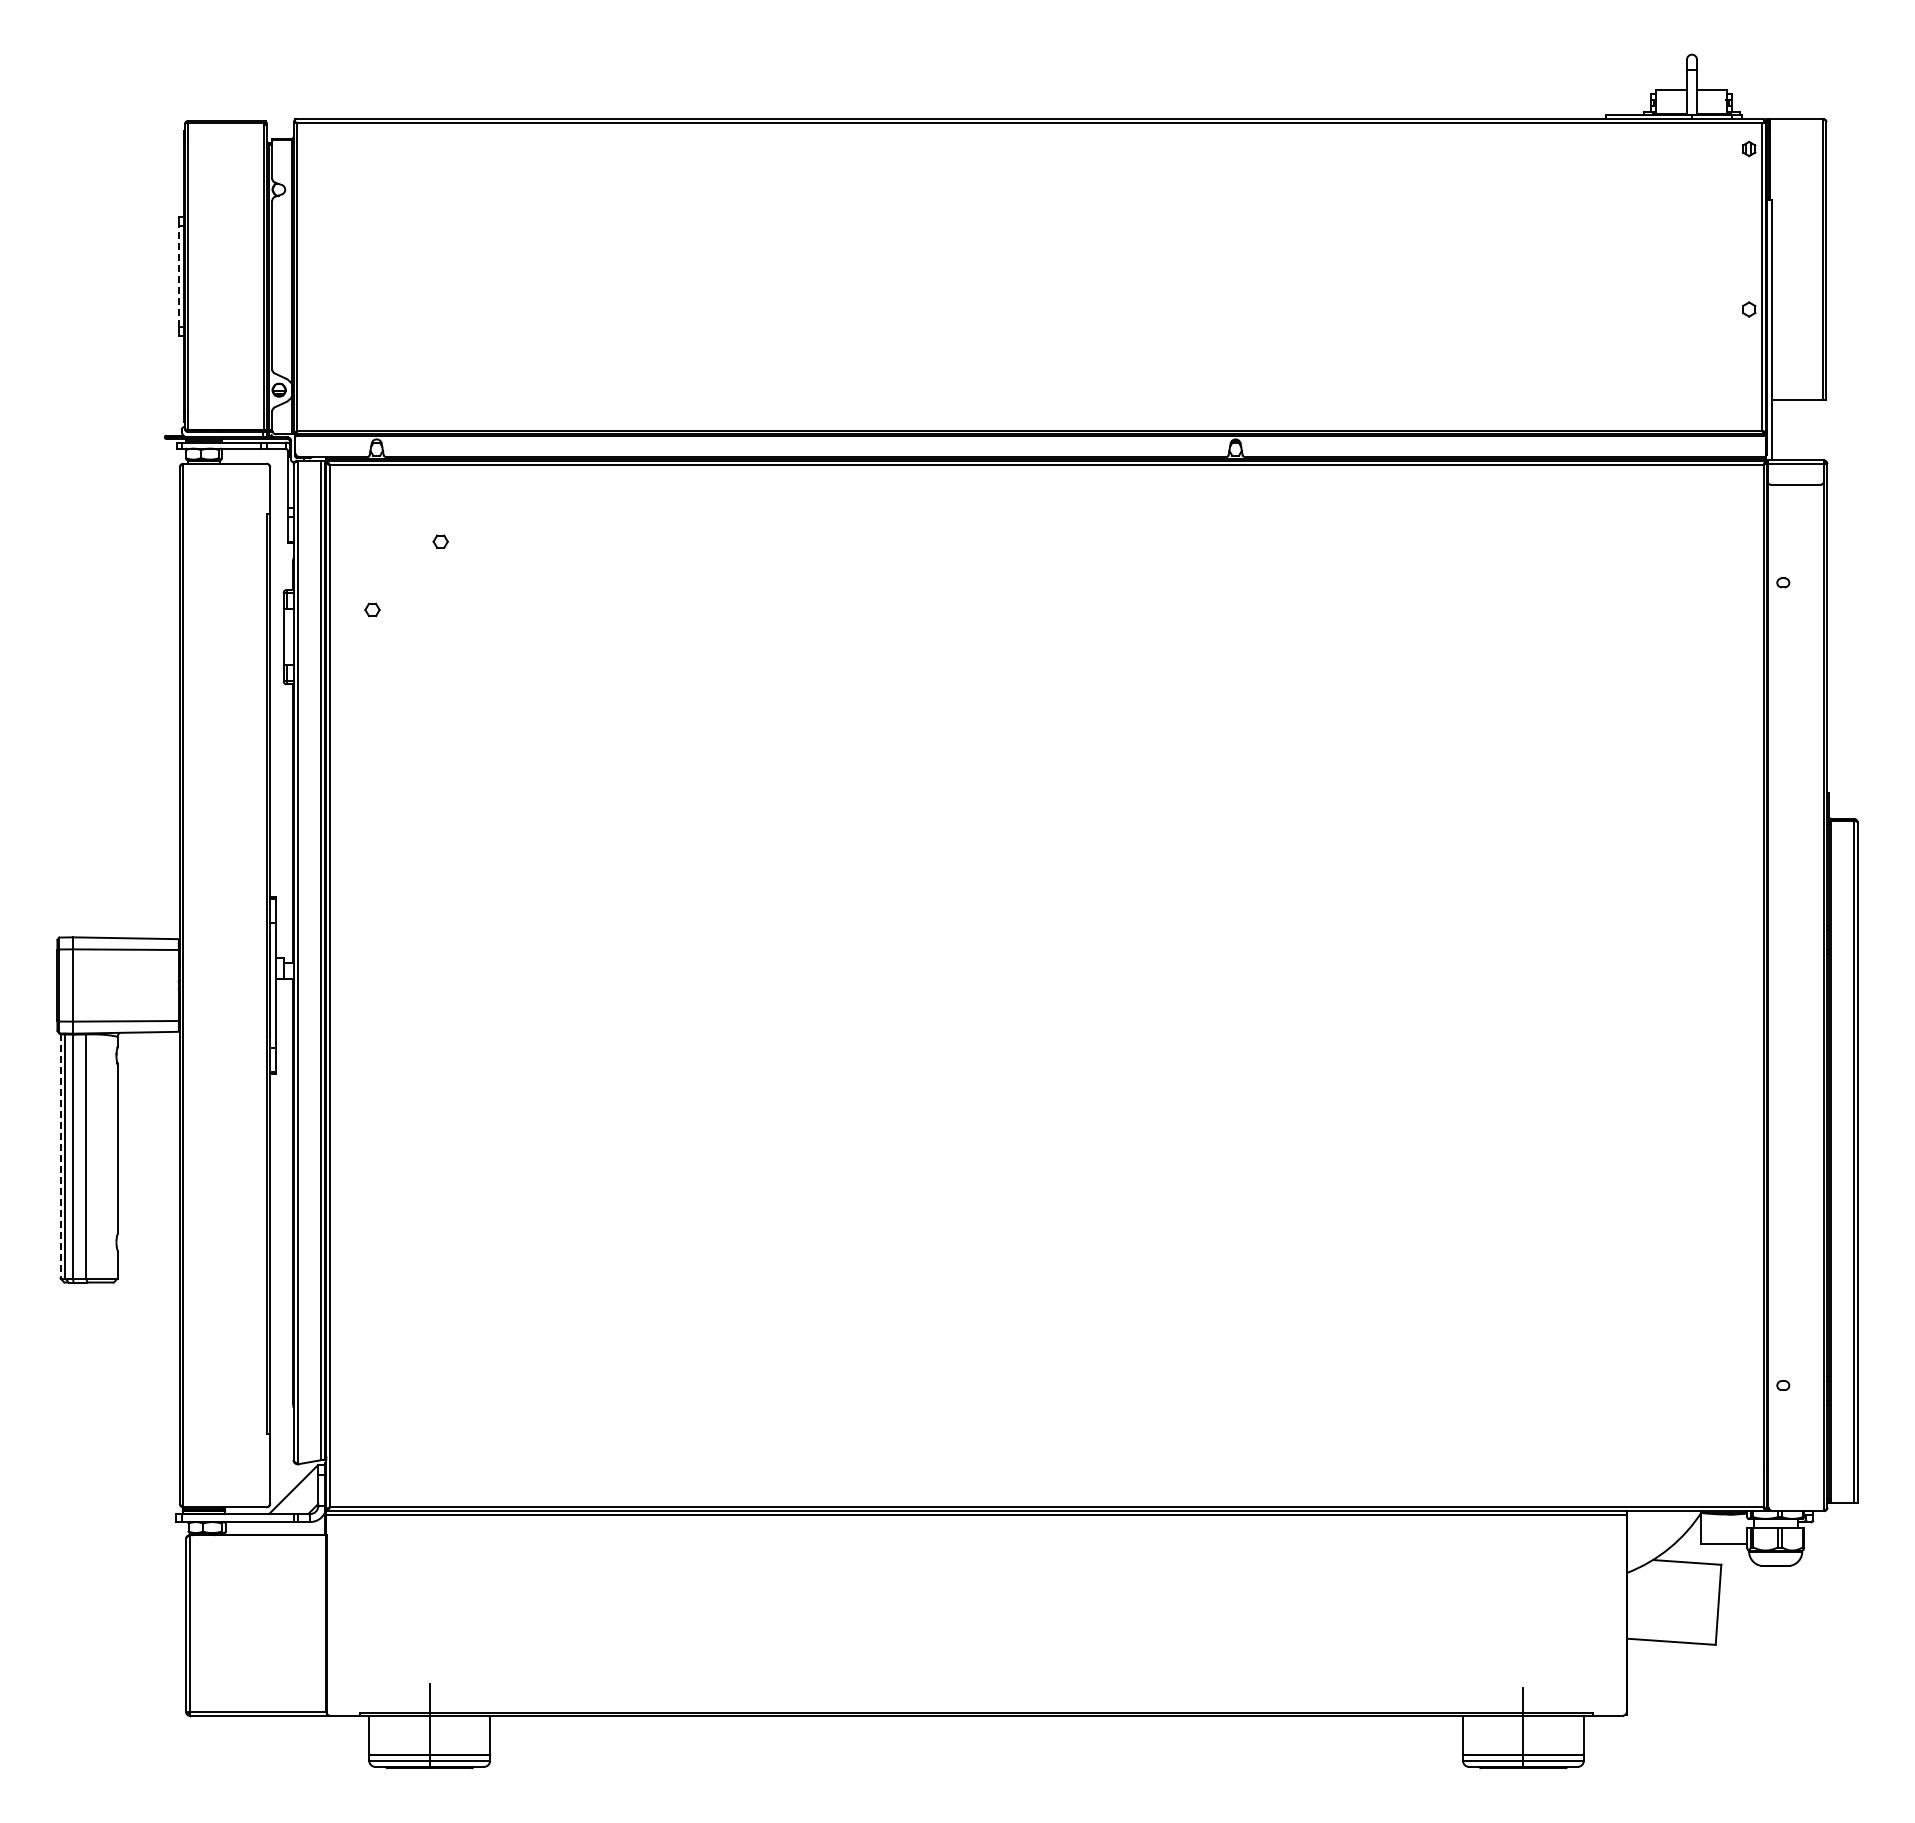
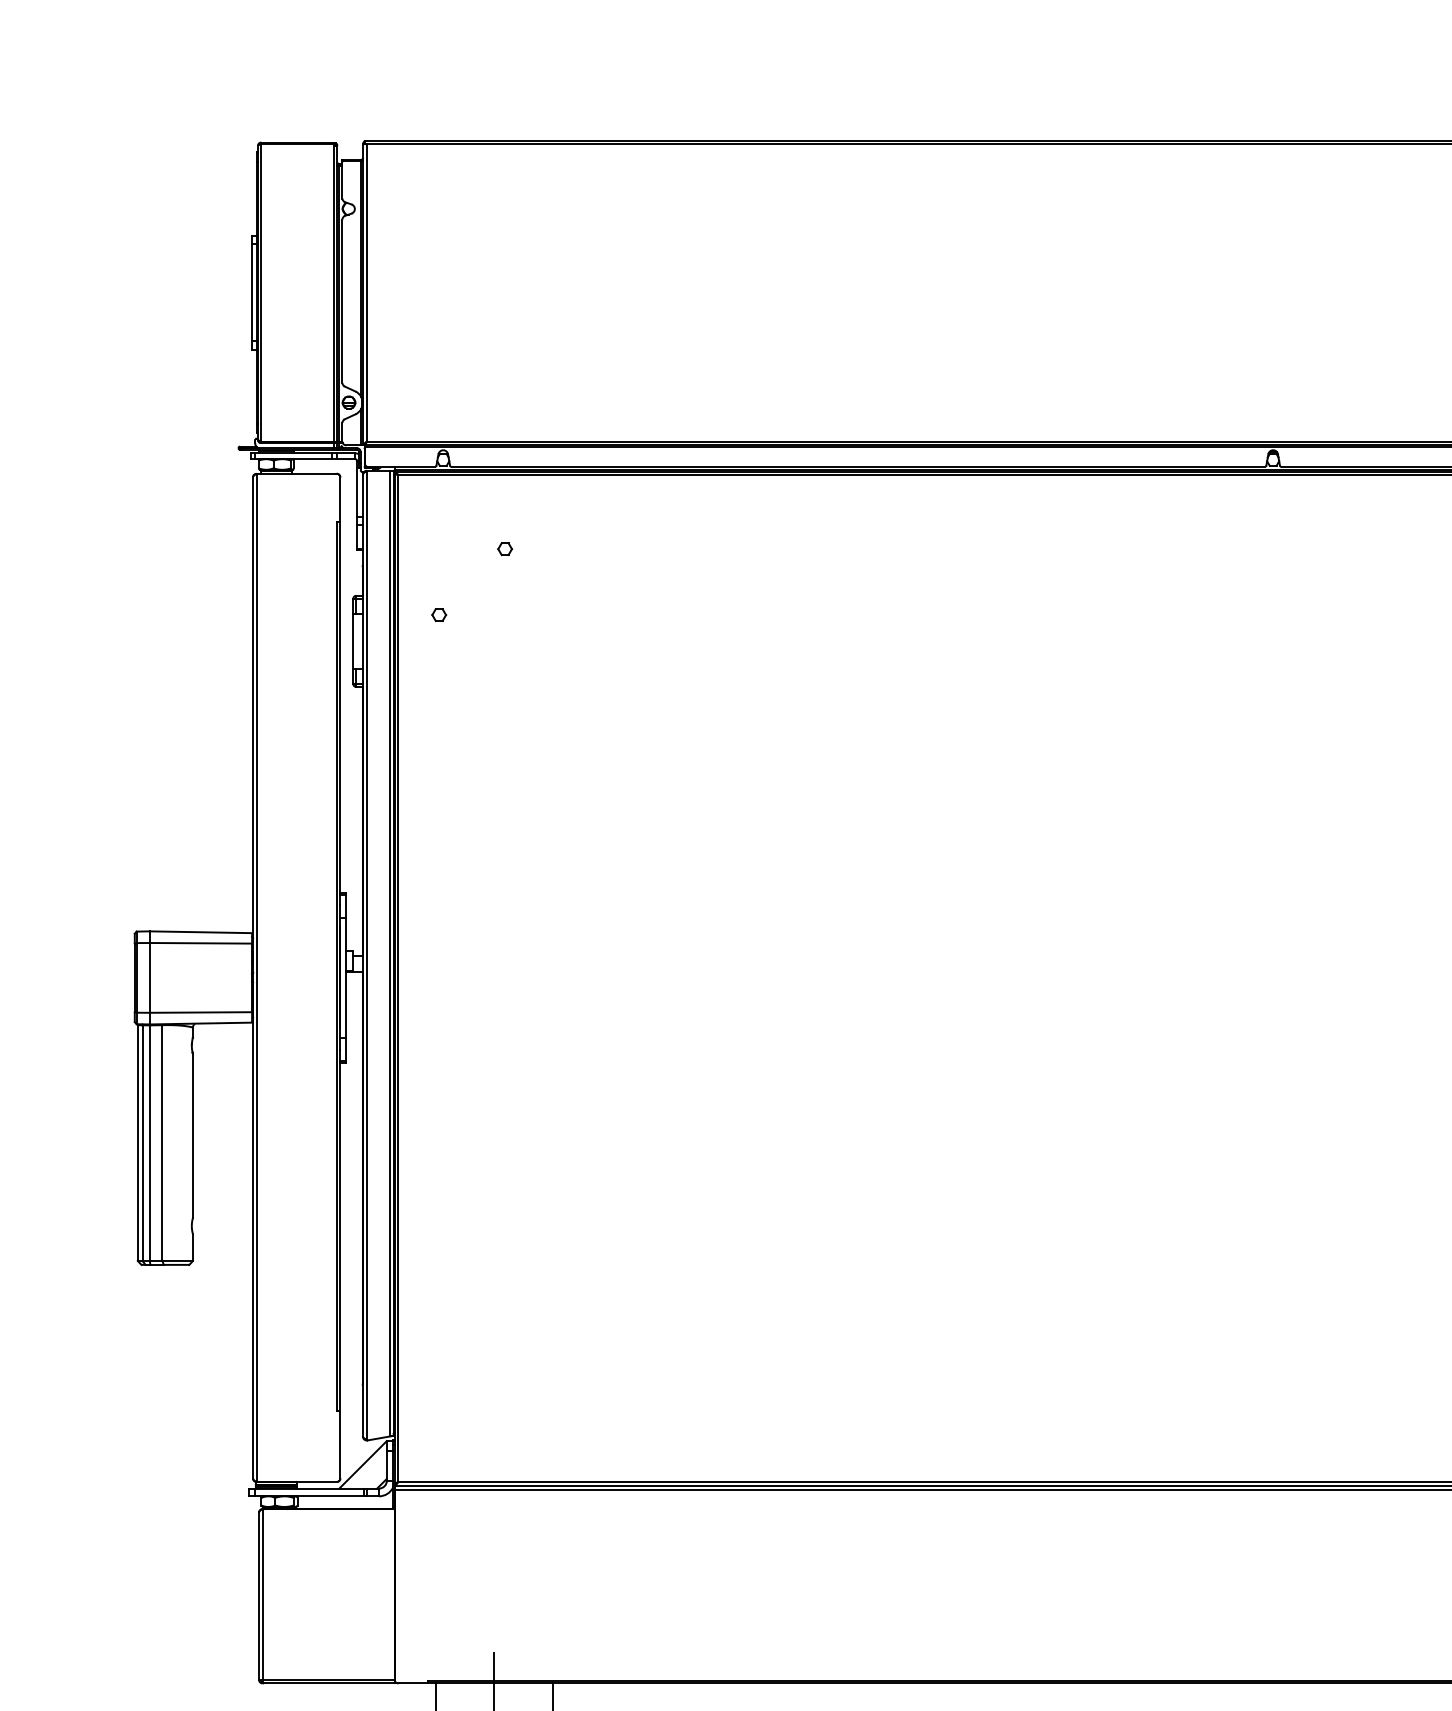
line: (178, 275) -> (251, 291), dashed -> solid
line: (60, 1156) -> (137, 1143), dashed -> solid

